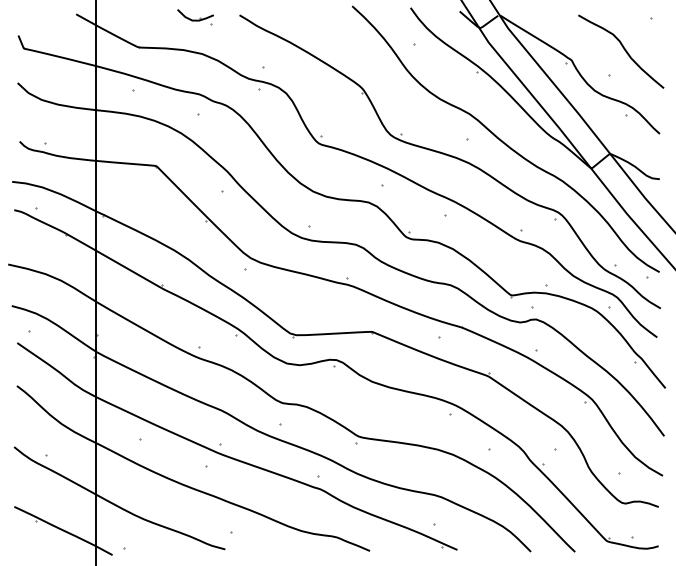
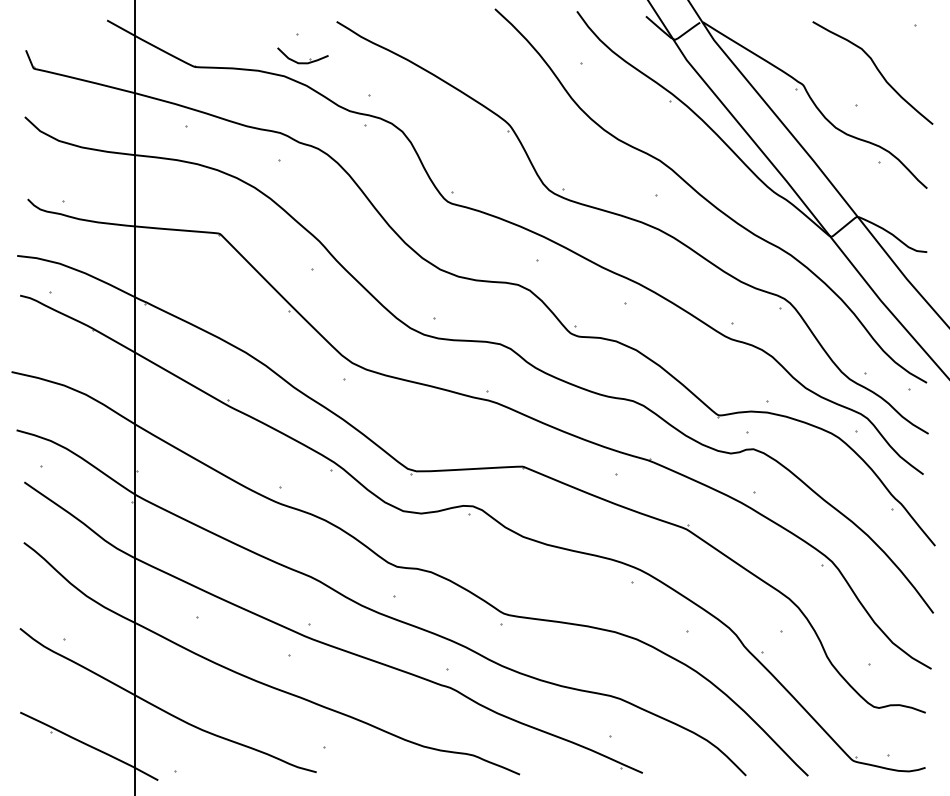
part: (195, 20) -> (302, 62), moved

